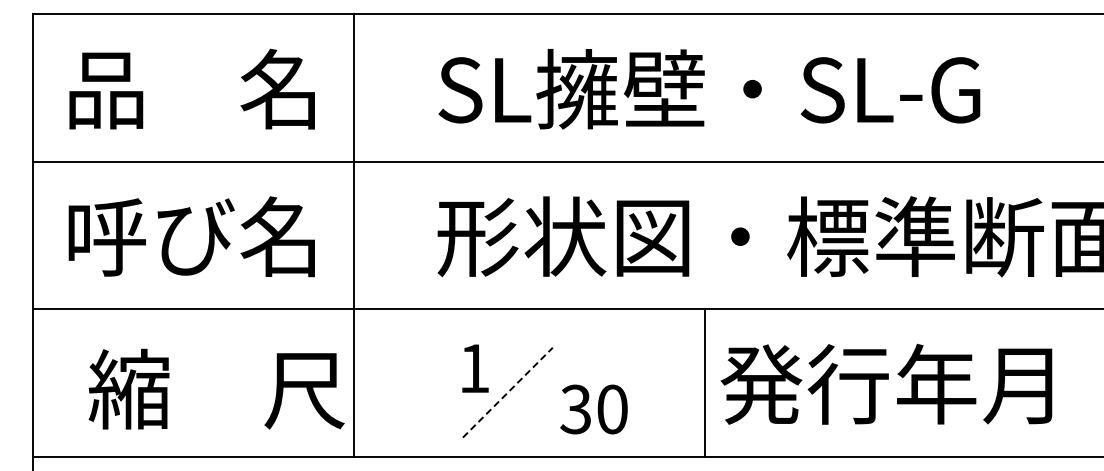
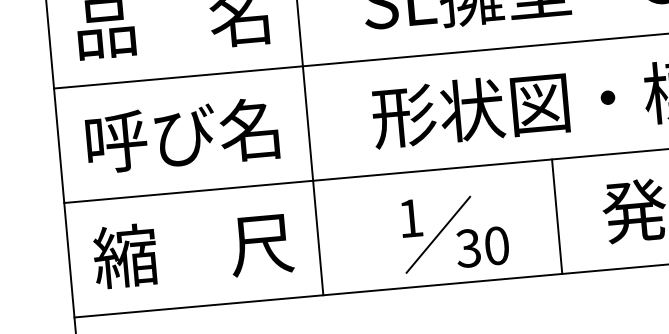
line: (704, 382) -> (556, 216), moved
text: (216, 388) -> (193, 249), moved
line: (507, 392) -> (438, 234), dashed -> solid
text: (593, 409) -> (482, 247), moved

